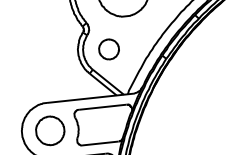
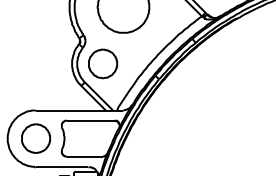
part: (109, 48) -> (103, 63), size x1.43

